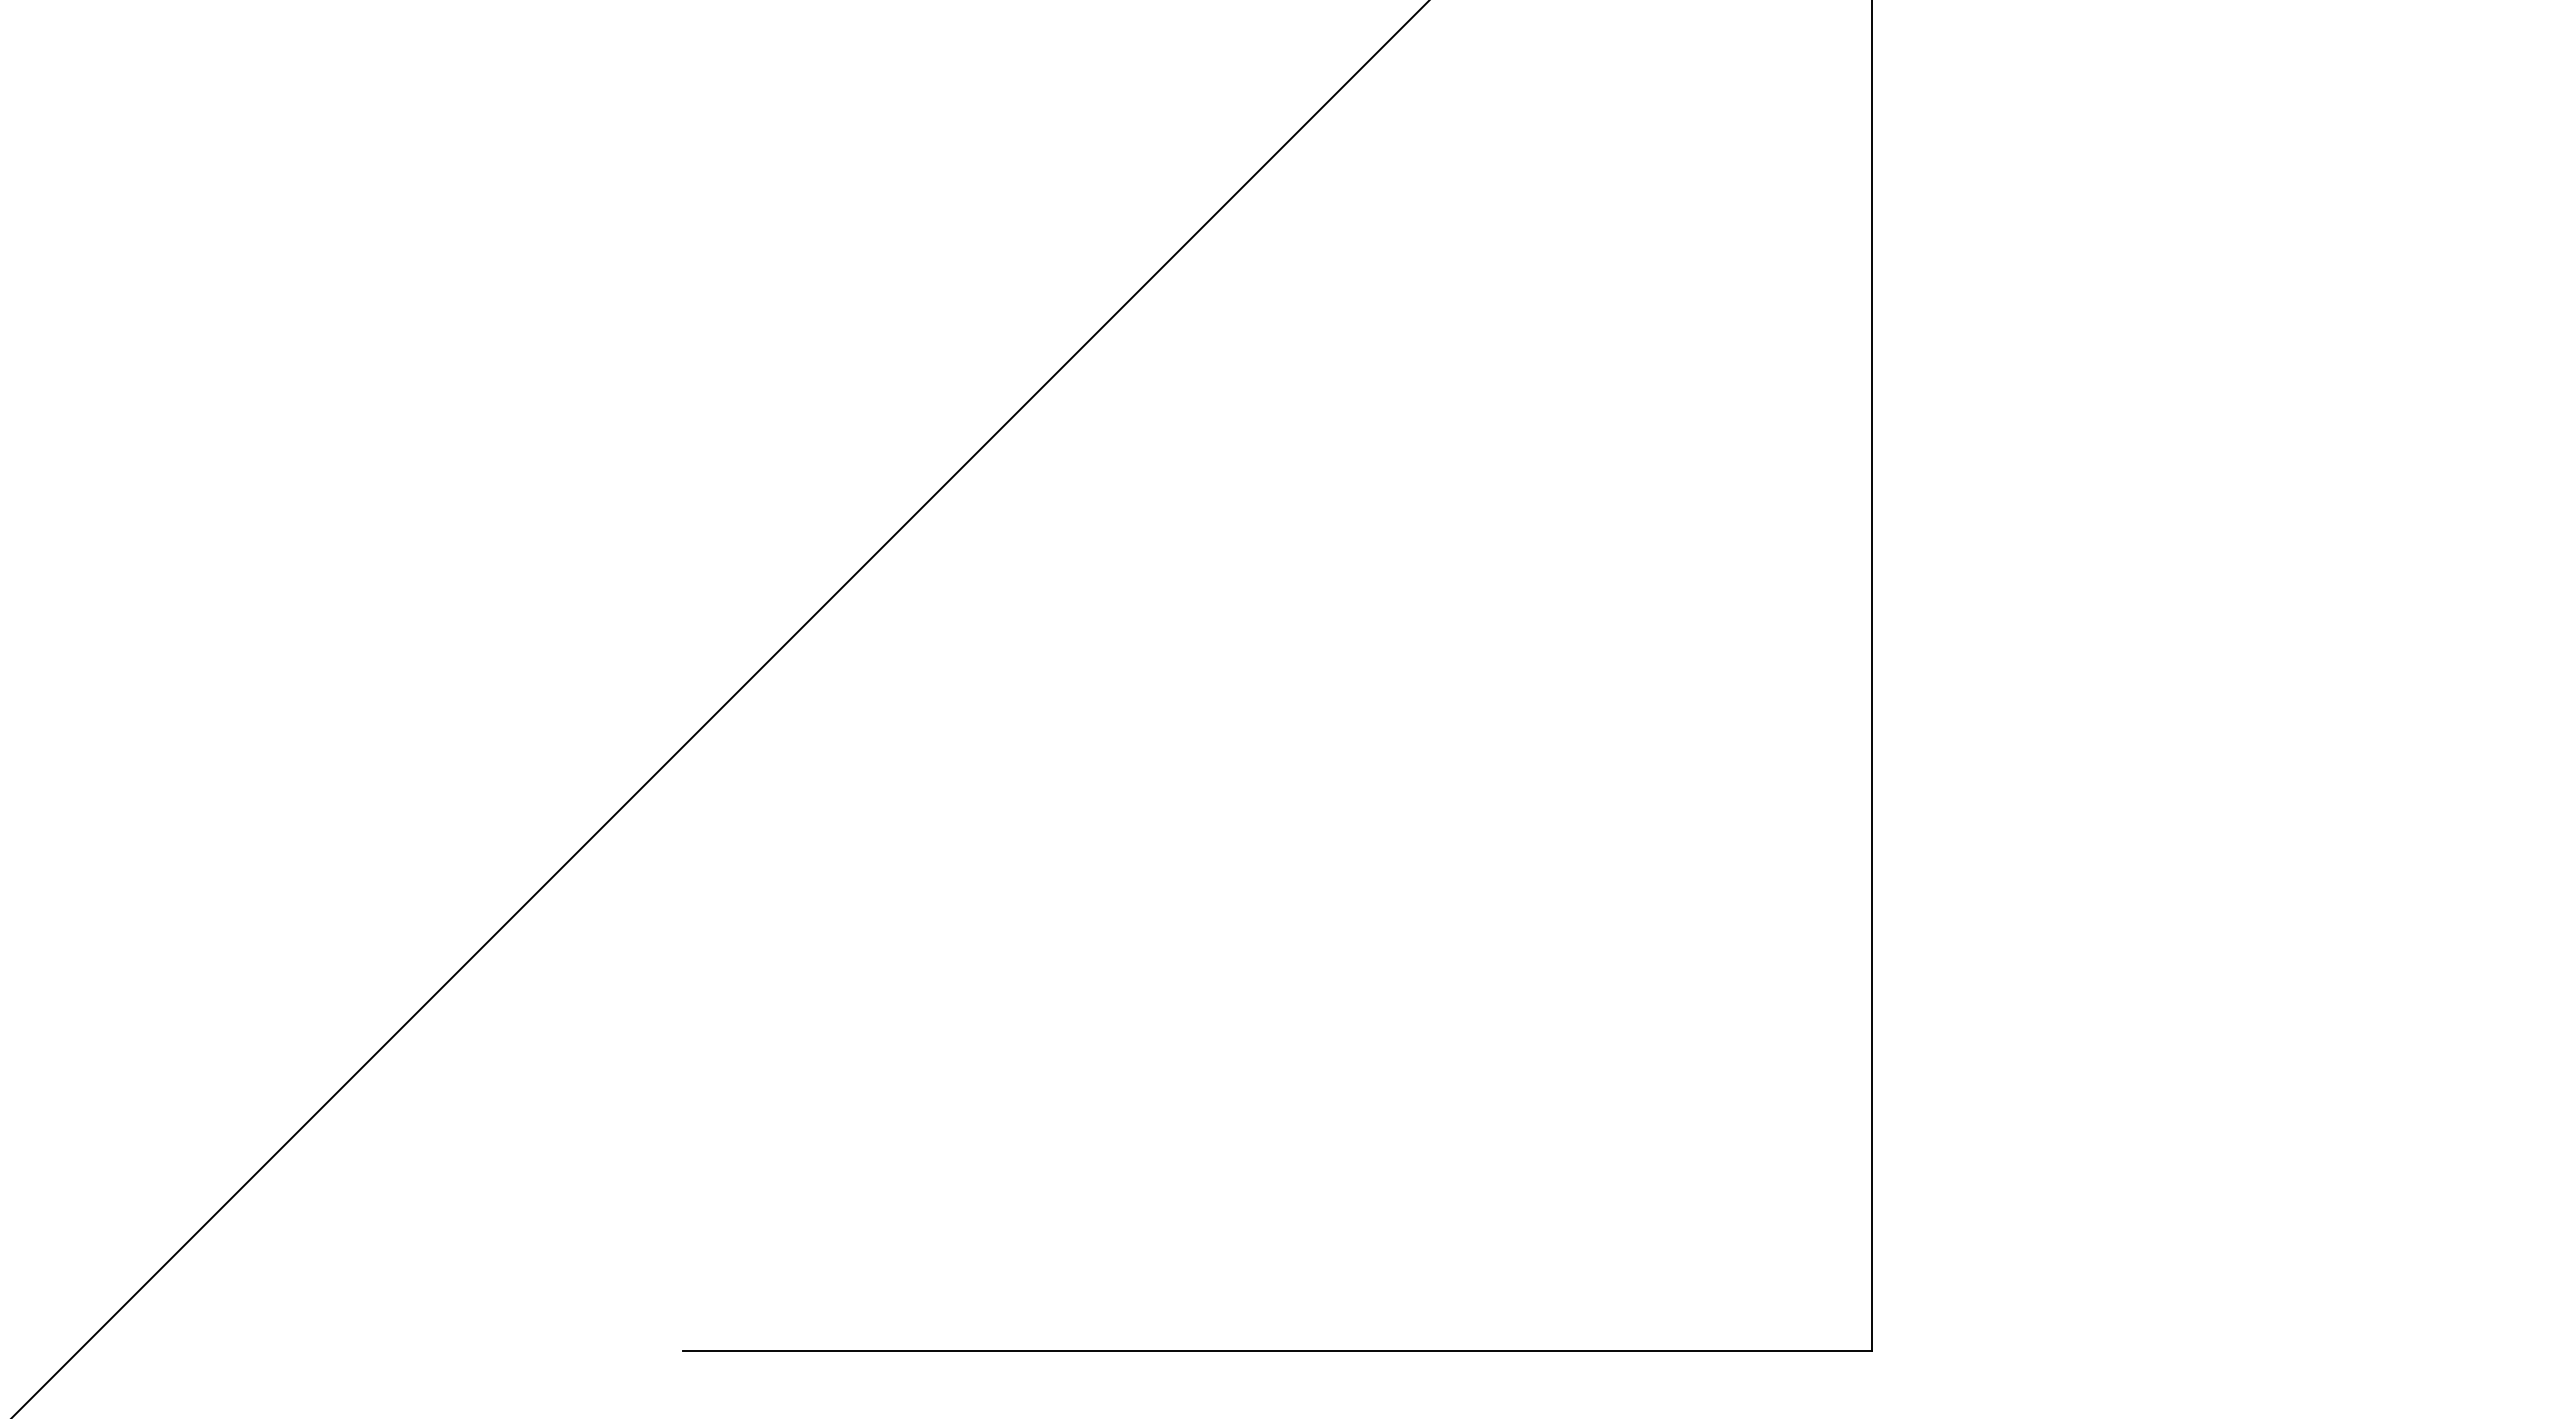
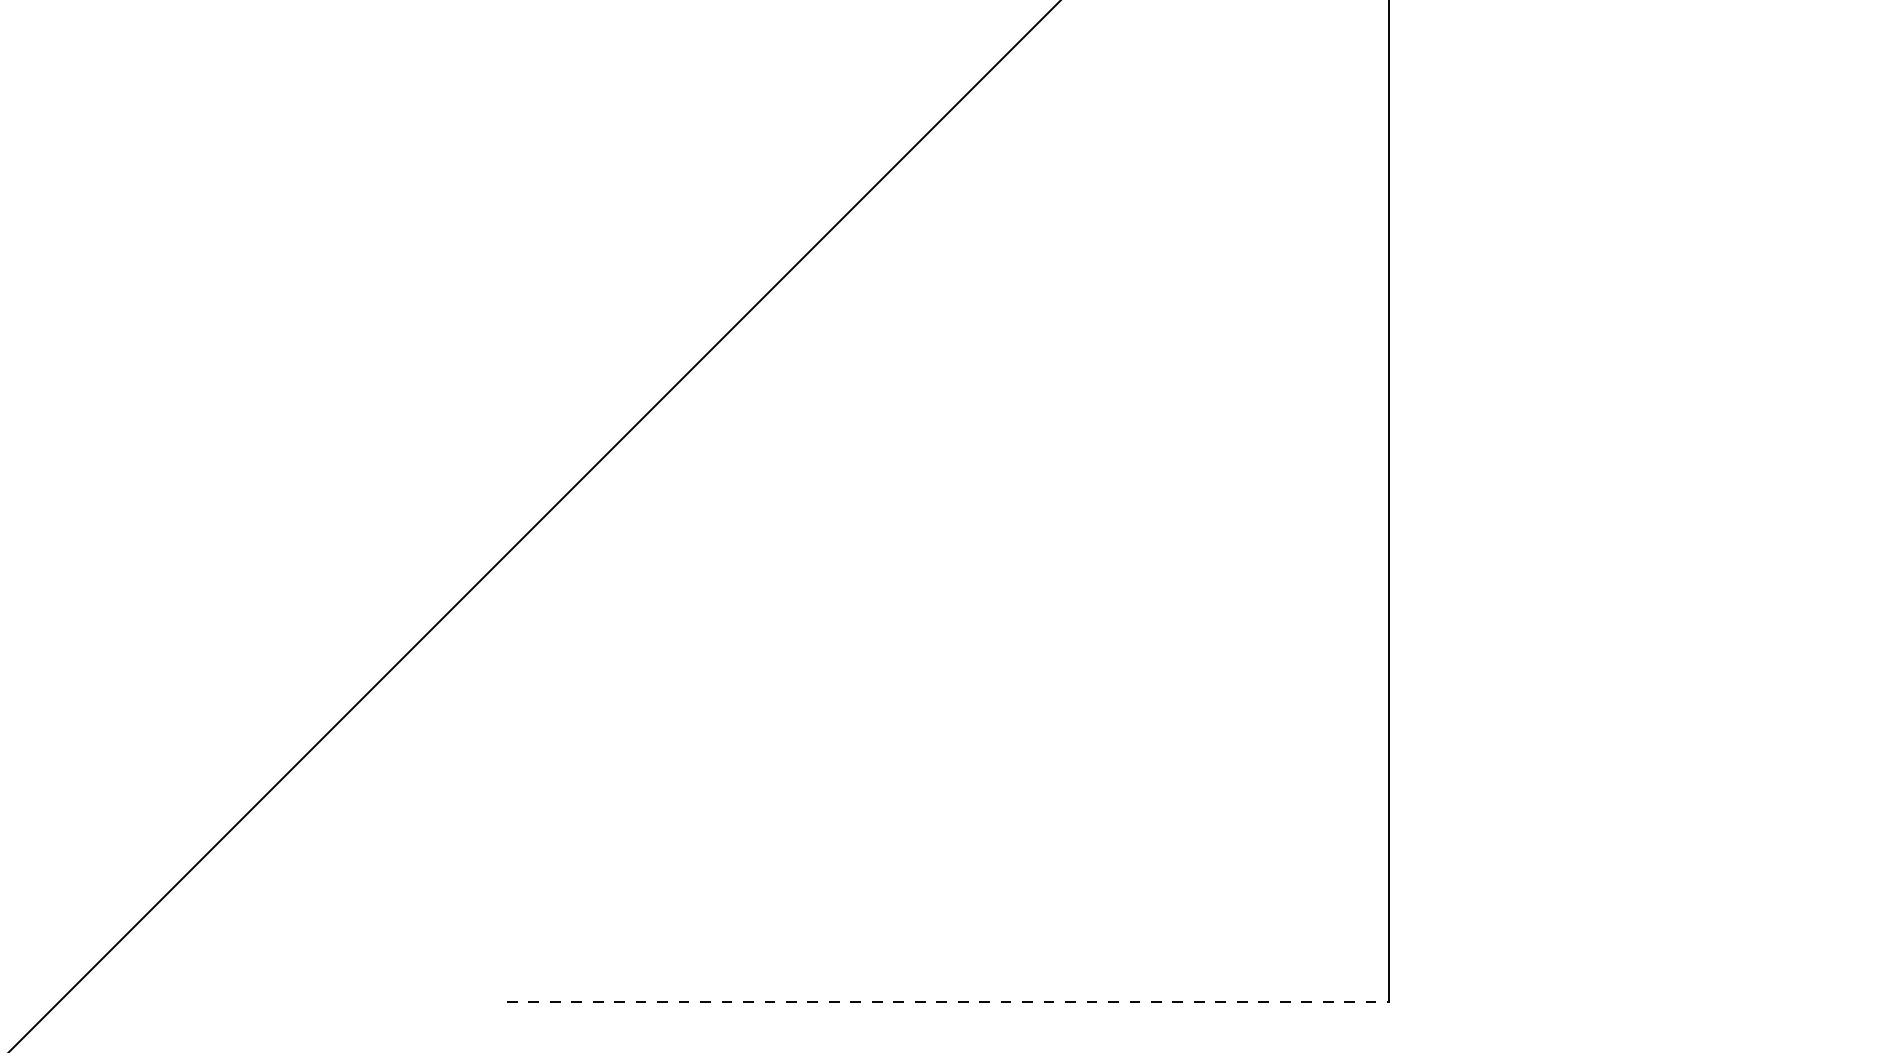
line: (1277, 1350) -> (948, 1002), solid -> dashed

